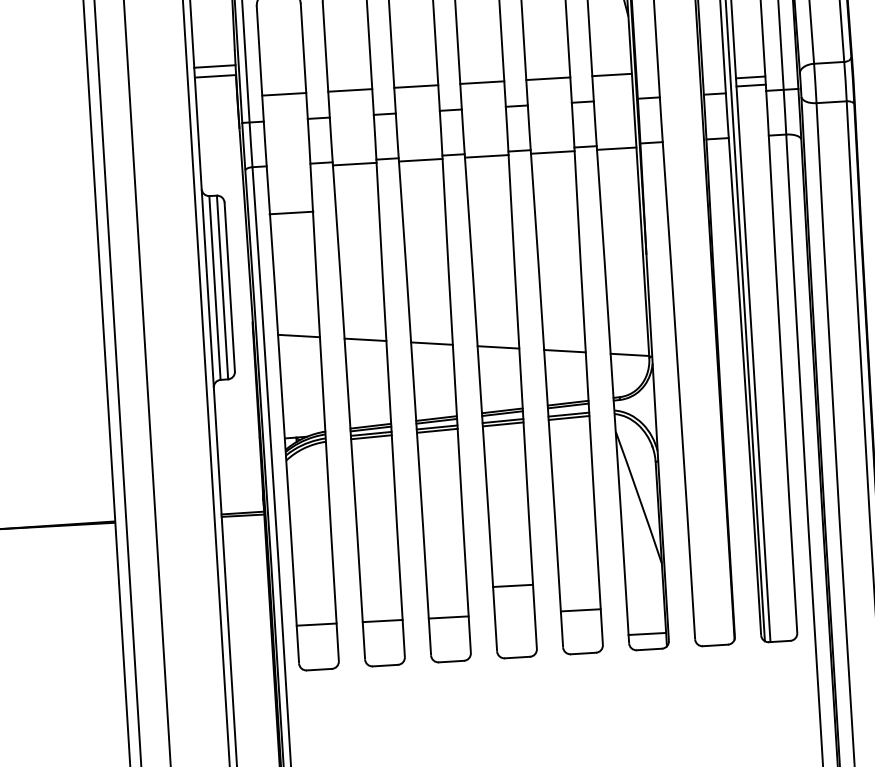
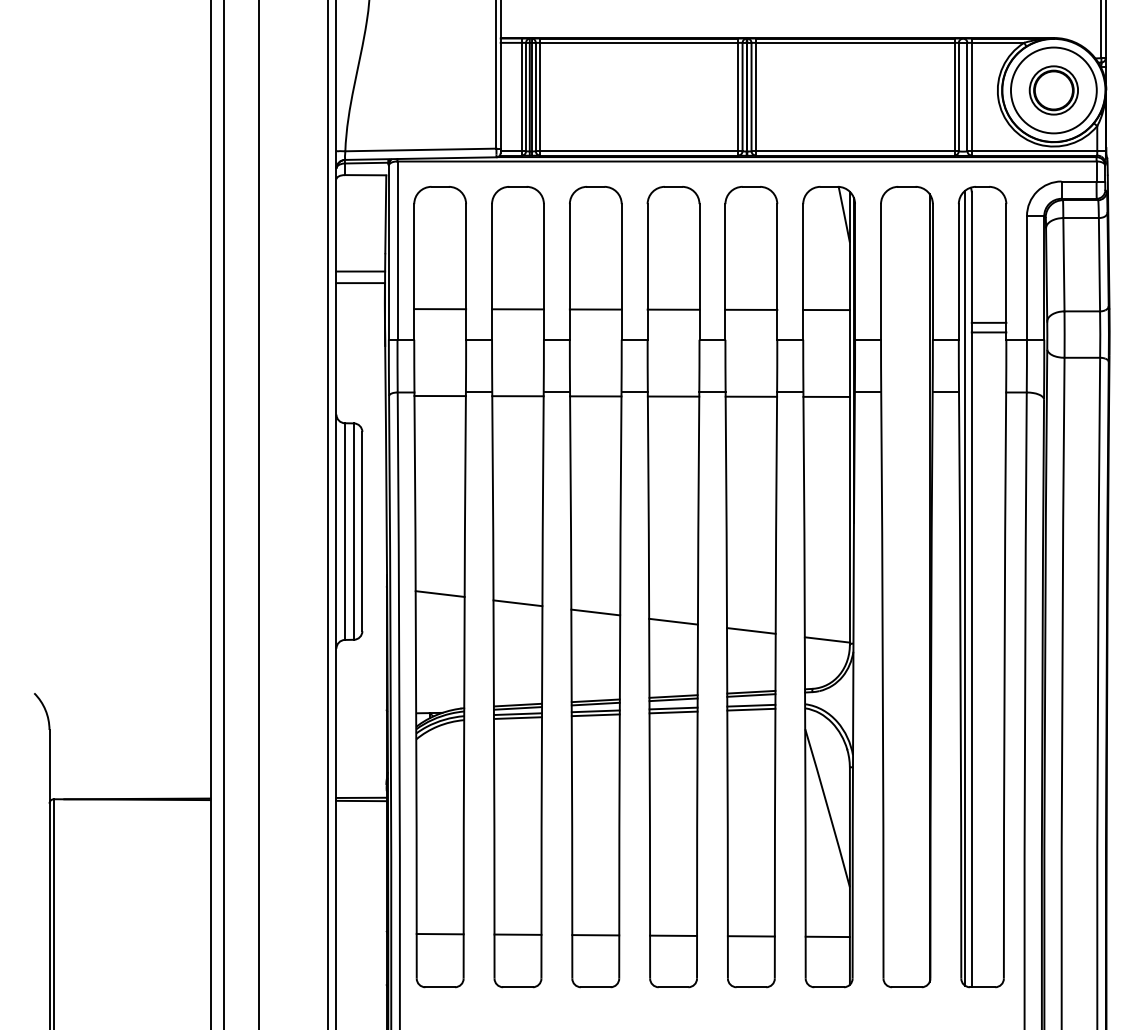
line: (290, 212) -> (439, 395), moved
line: (512, 585) -> (673, 935), moved
line: (647, 633) -> (827, 936), moved

